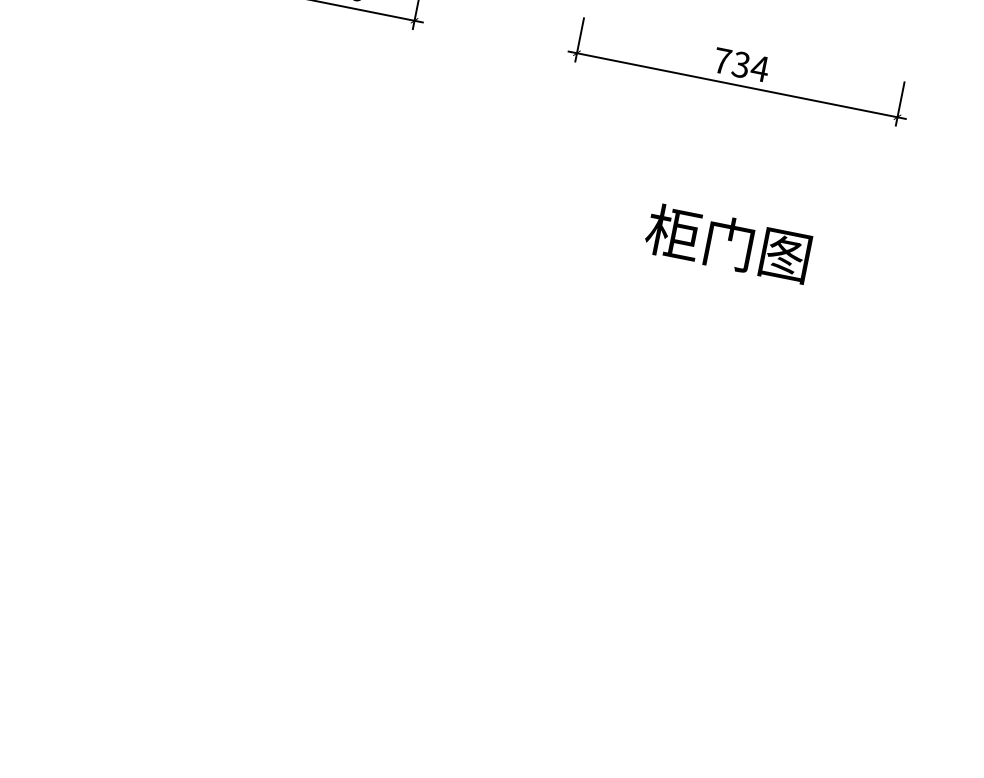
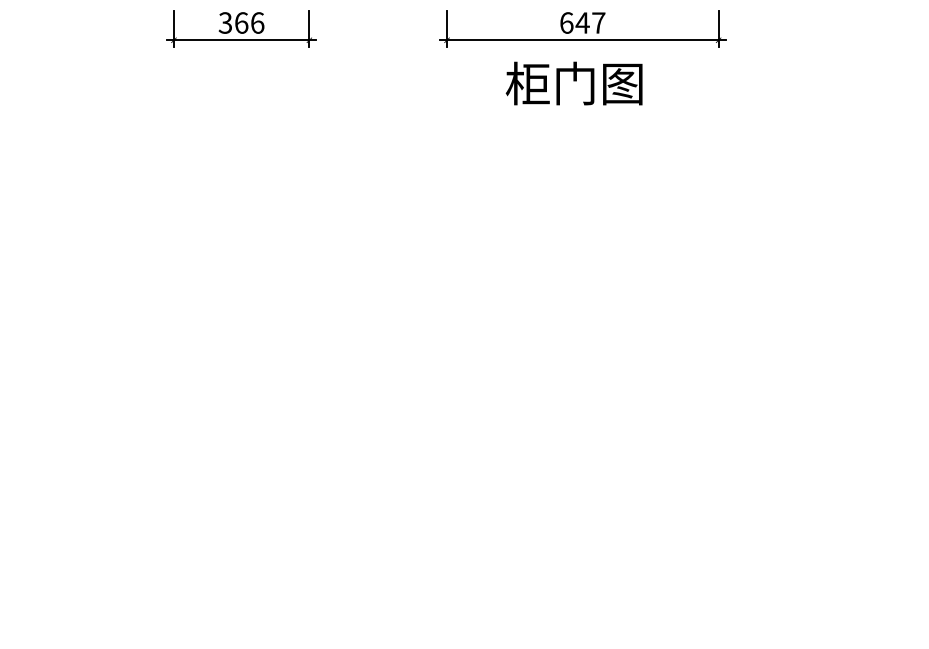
text: (741, 64) -> (582, 22), 734 -> 647
text: (727, 243) -> (573, 83), moved

